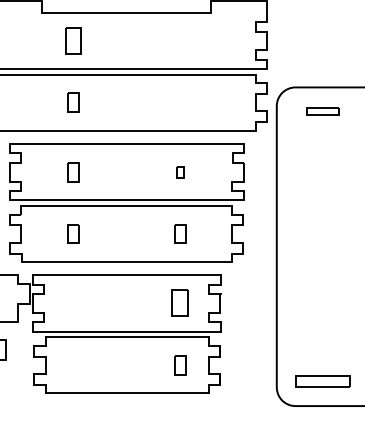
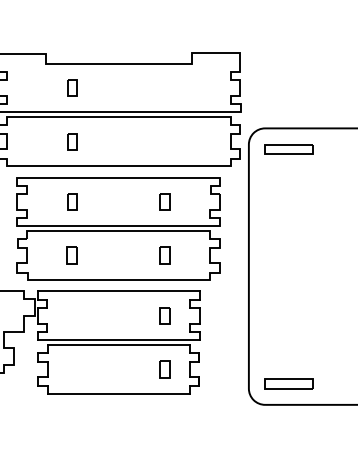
part: (73, 40) -> (72, 87), size x0.71
part: (322, 111) -> (288, 149), size x1.67
part: (179, 171) -> (164, 201), size x1.67
part: (179, 303) -> (164, 315), size x0.71

